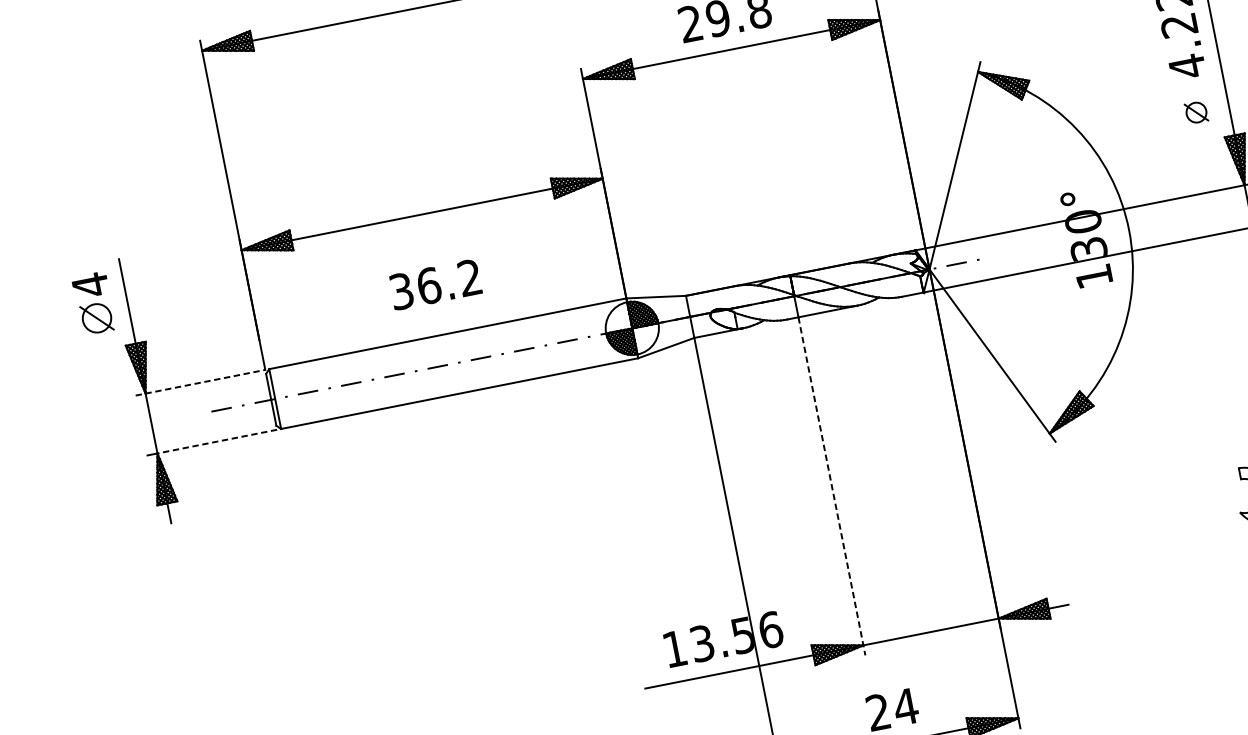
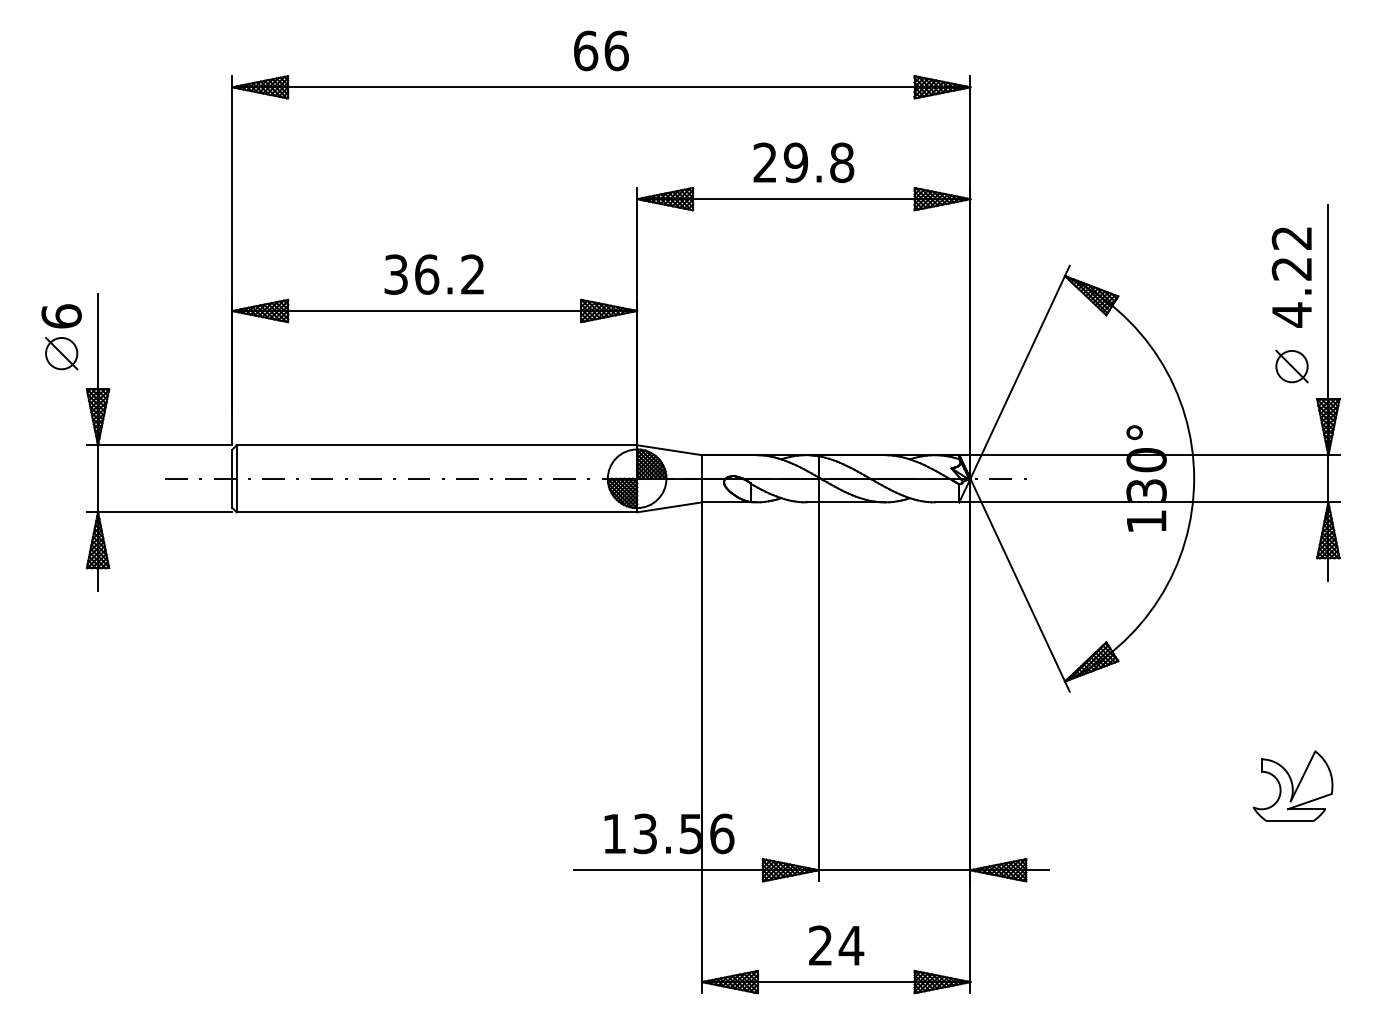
part: (1196, 112) -> (1291, 366), size x1.43
text: (434, 284) -> (433, 274), moved
text: (90, 285) -> (61, 316), 4 -> 6
line: (200, 383) -> (159, 445), dashed -> solid
line: (216, 441) -> (164, 512), dashed -> solid
line: (831, 486) -> (818, 691), dashed -> solid

